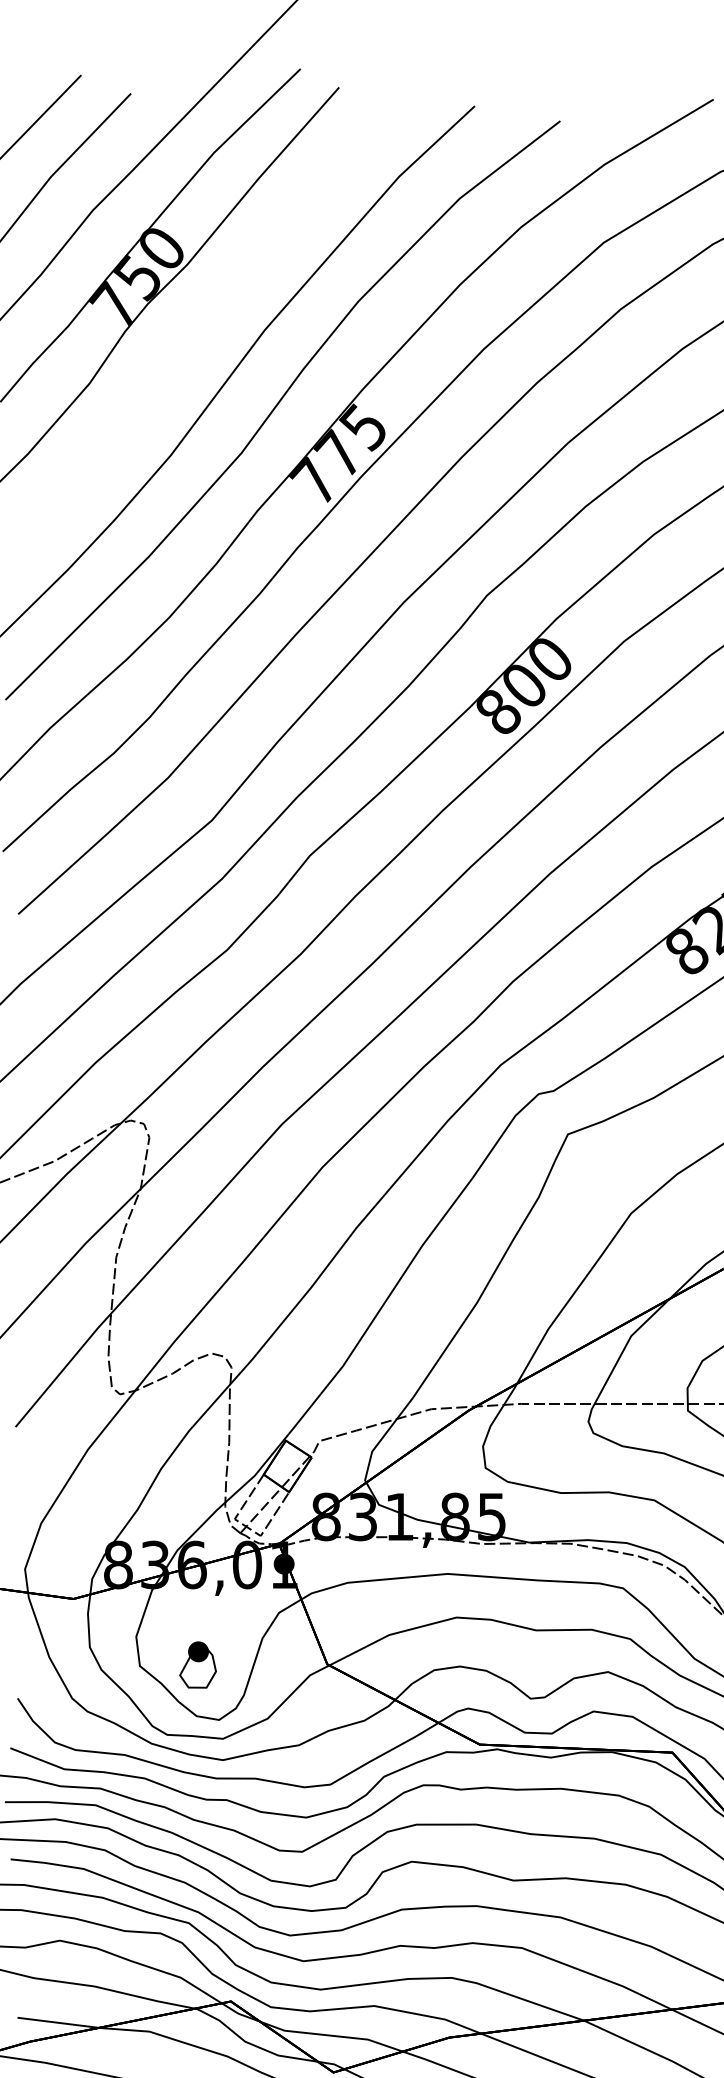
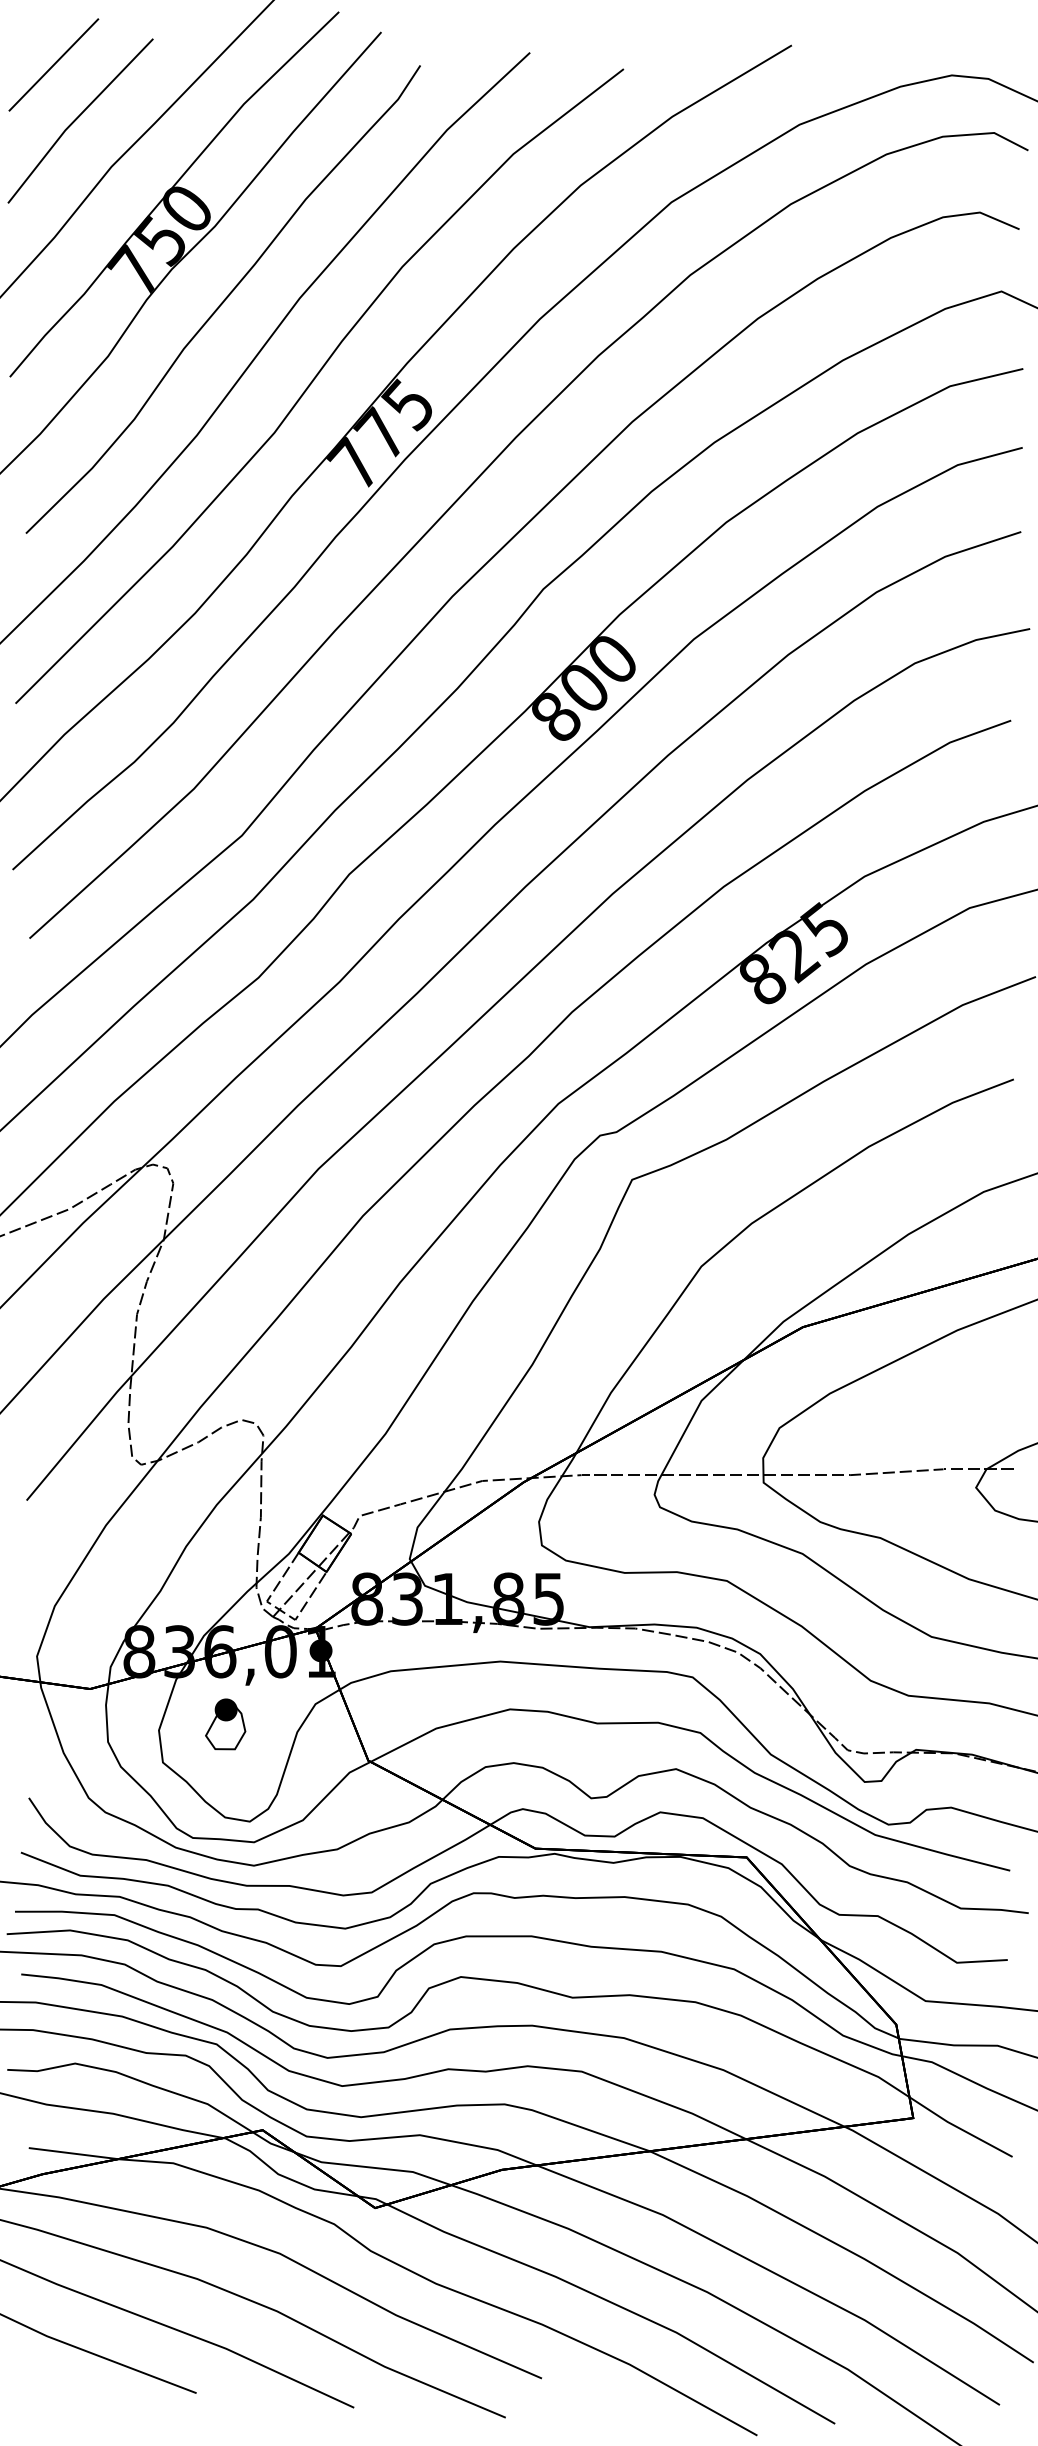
curve: (195, 332) -> (223, 300), added
part: (197, 1665) -> (225, 1724), moved

